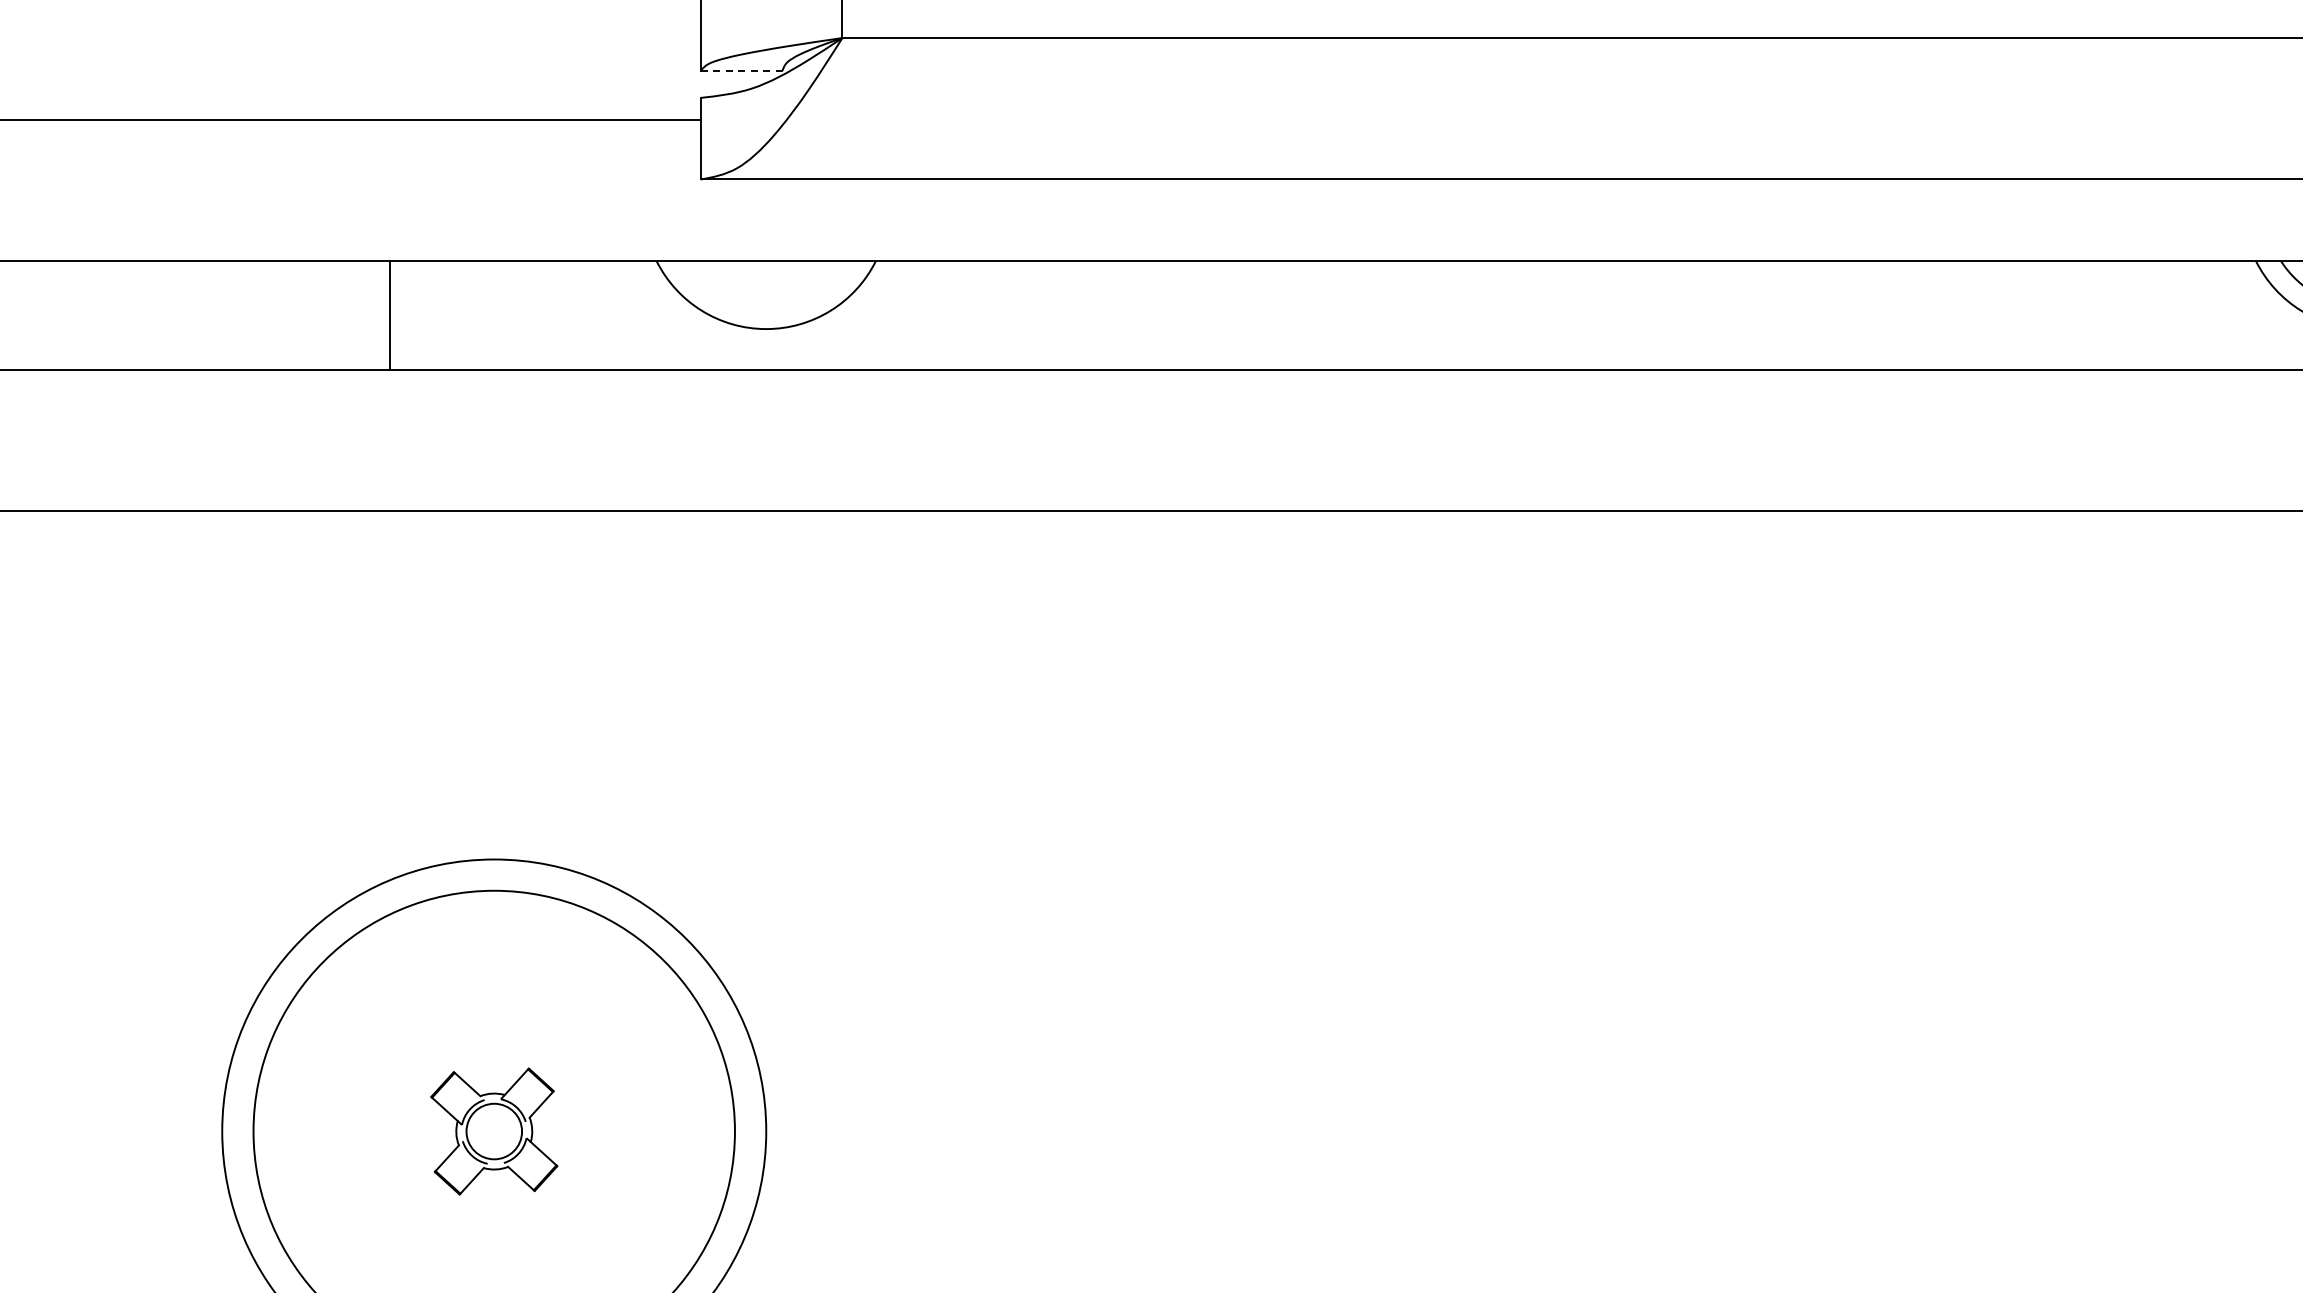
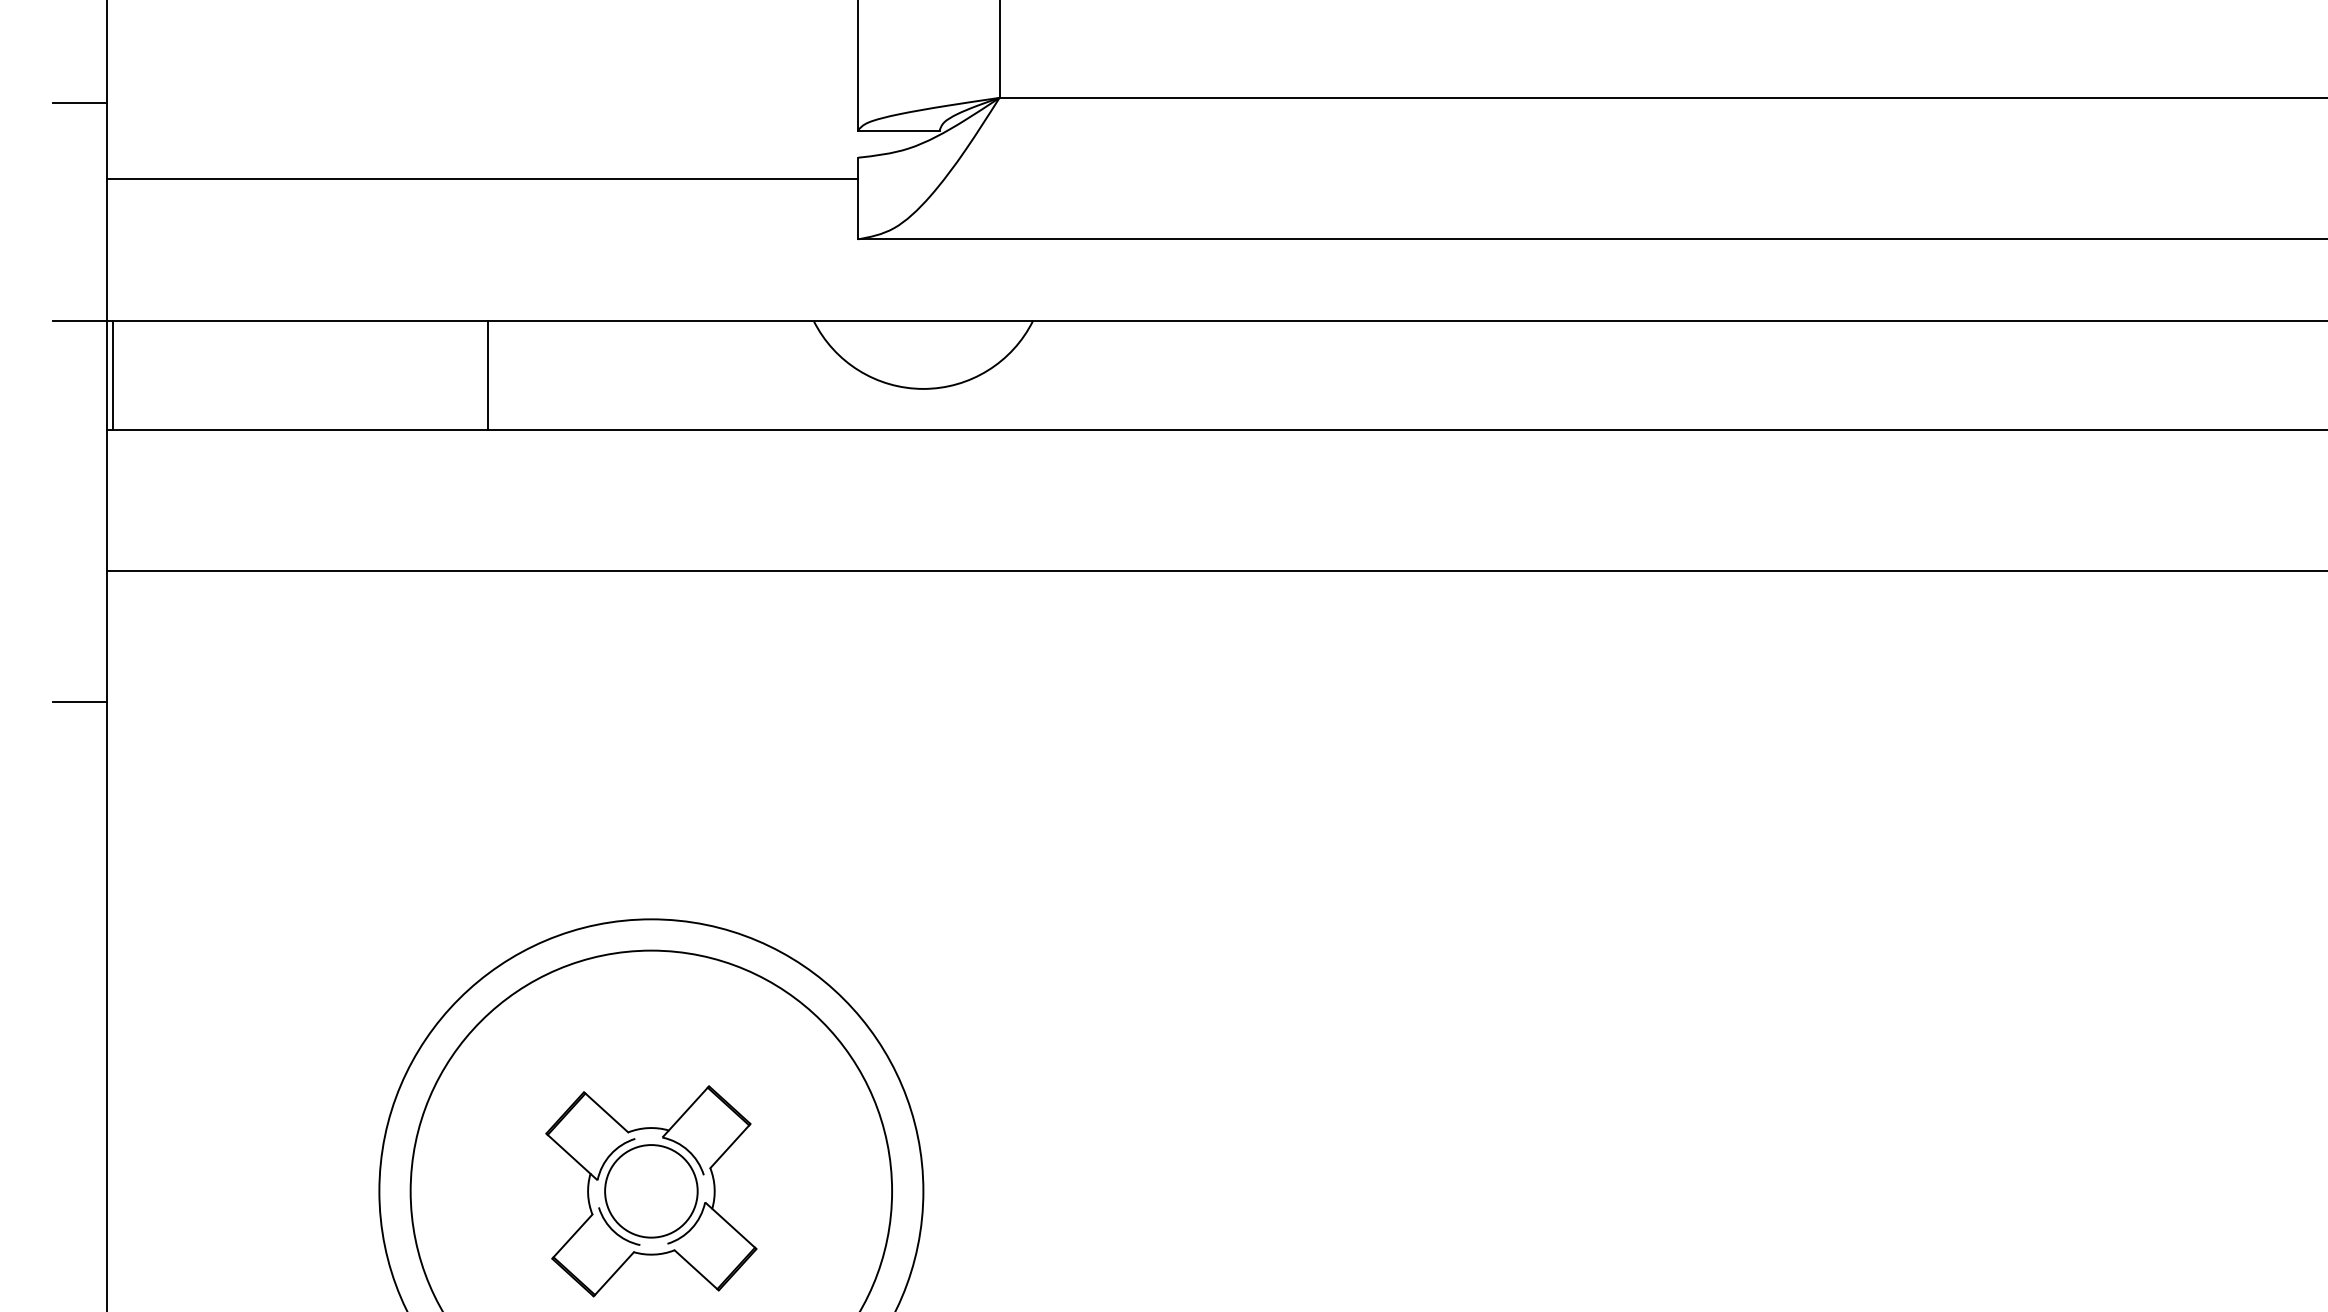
line: (741, 70) -> (898, 130), dashed -> solid
line: (390, 314) -> (488, 374), moved
part: (494, 1131) -> (651, 1191), size x1.67

